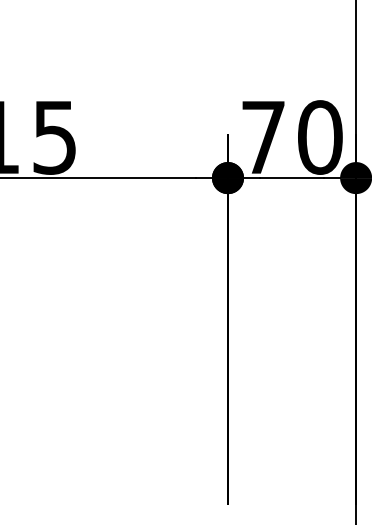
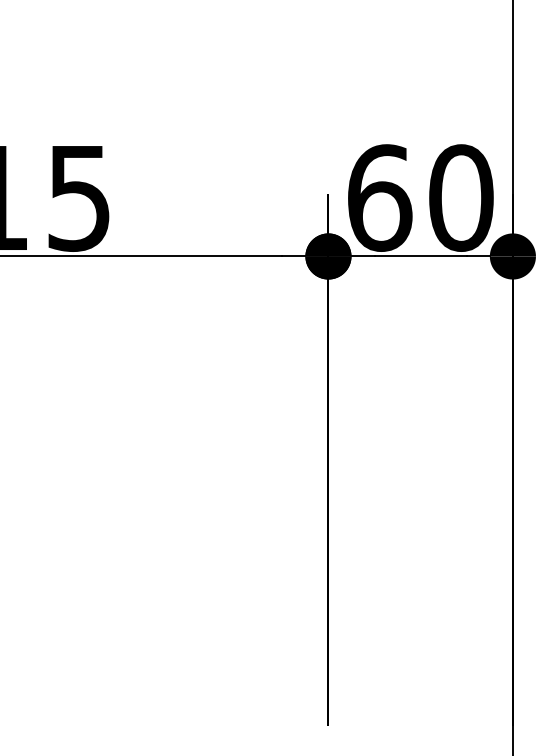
text: (263, 137) -> (379, 198), 70 -> 60

